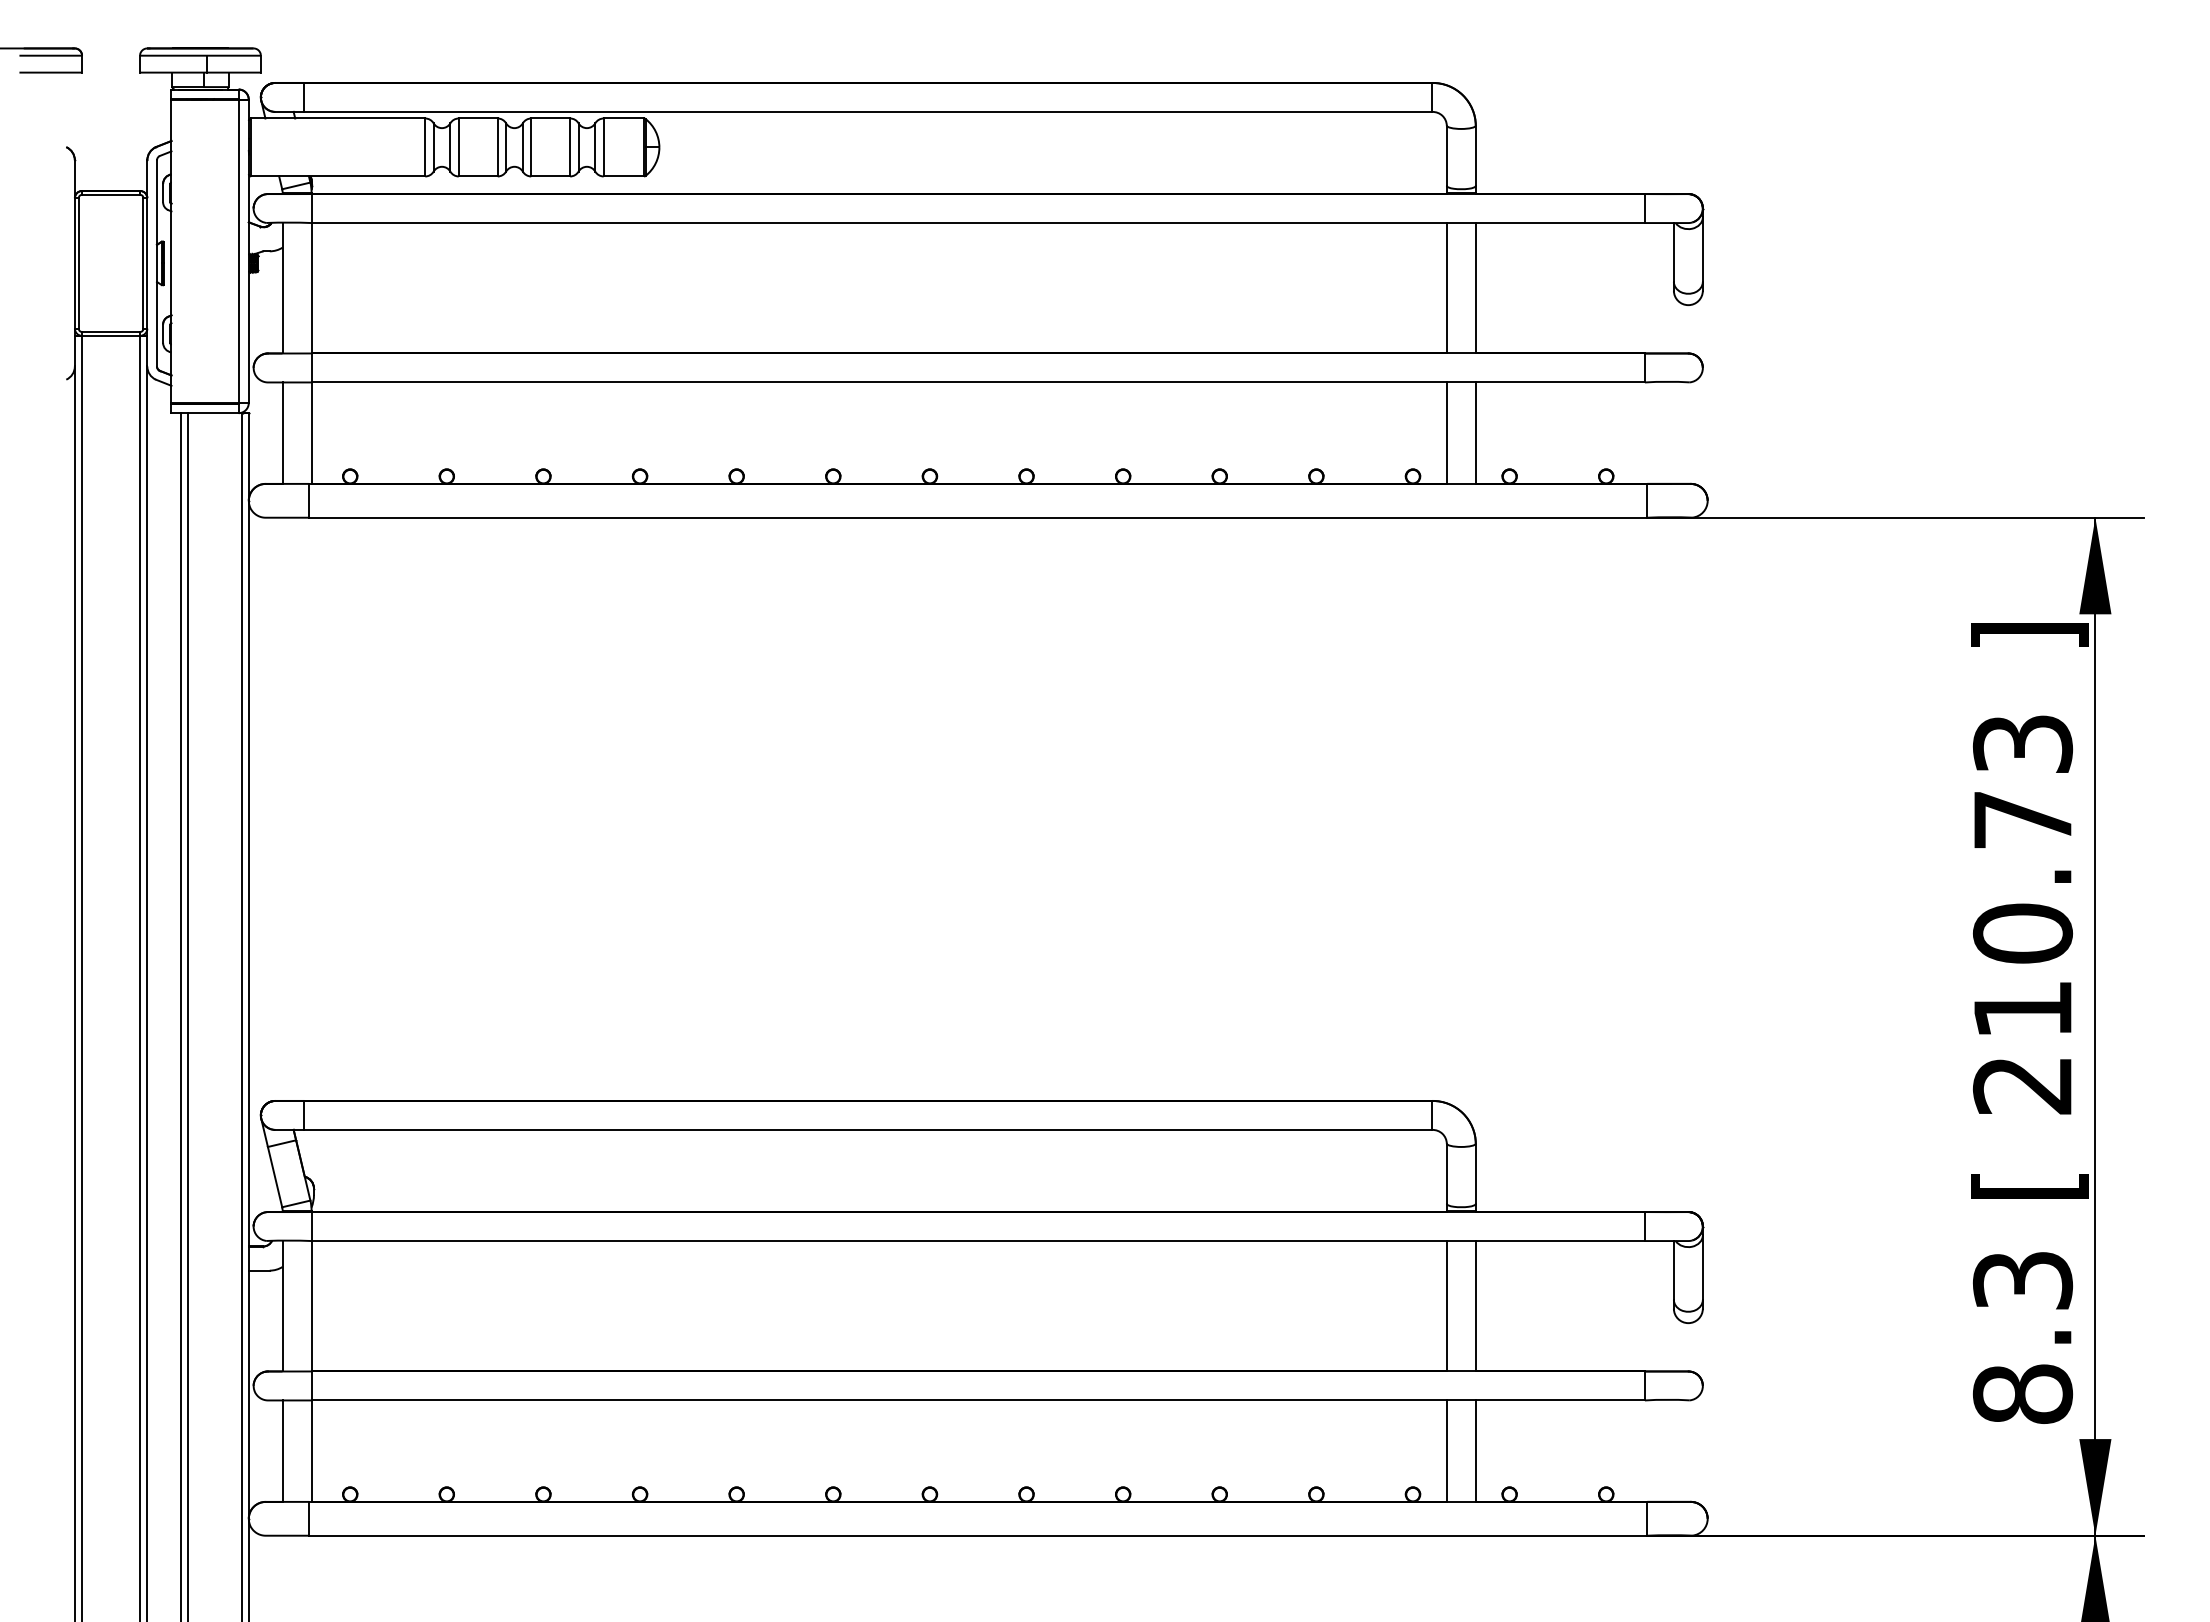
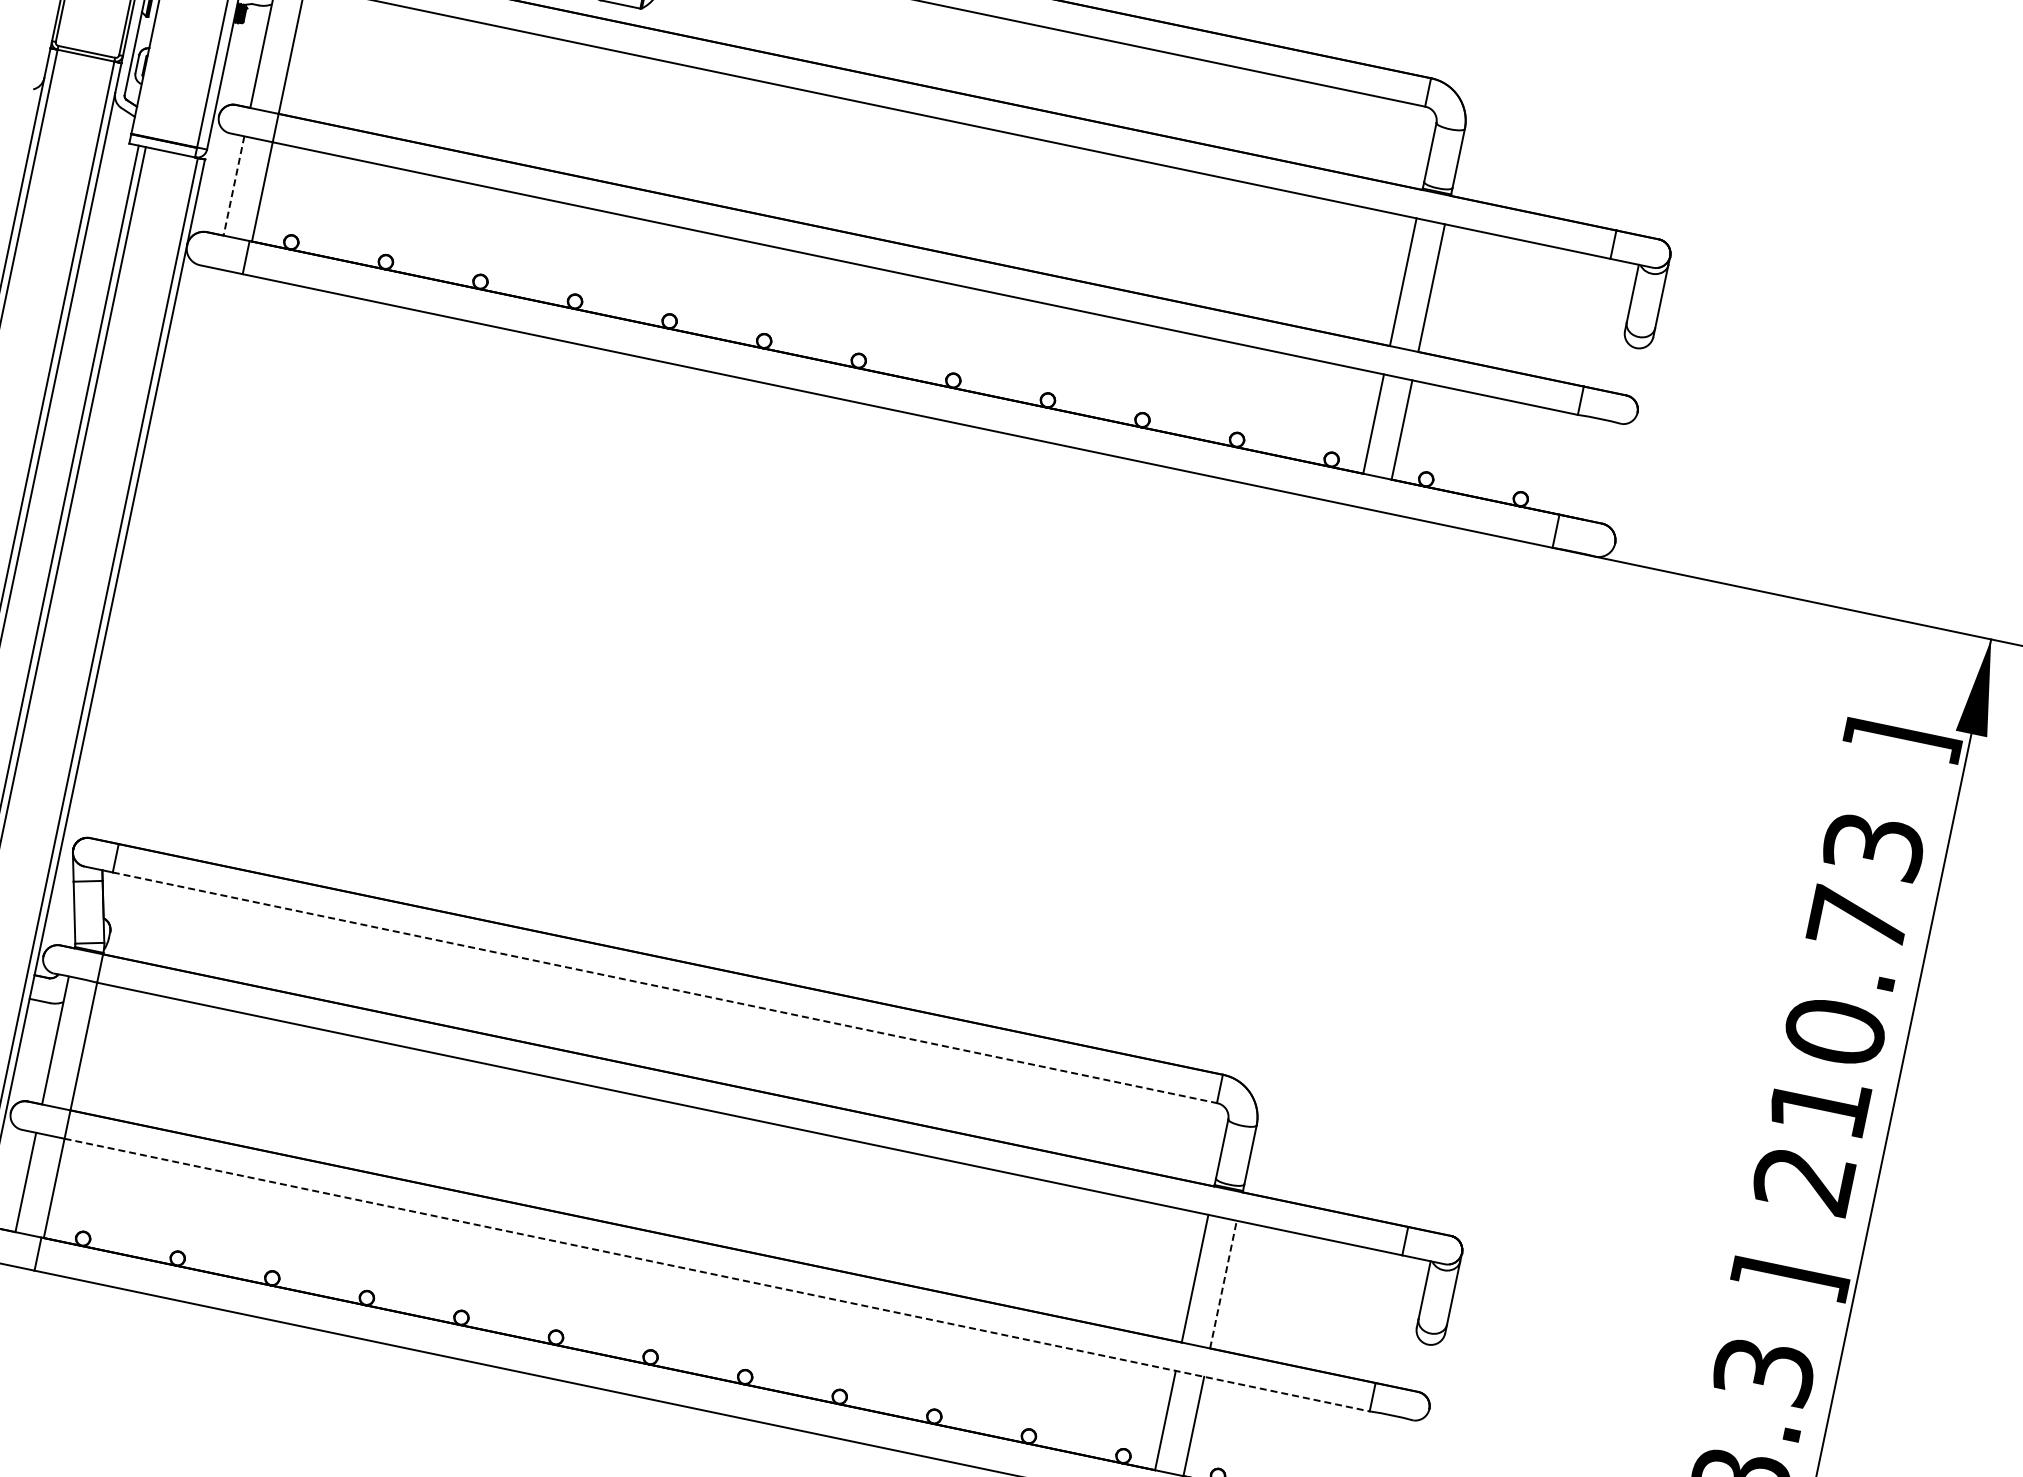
line: (282, 433) -> (233, 186), solid -> dashed
line: (868, 1129) -> (665, 987), solid -> dashed
text: (2029, 1185) -> (1790, 1279), [ -> ]
line: (1475, 1305) -> (1223, 1283), solid -> dashed
line: (978, 1400) -> (717, 1275), solid -> dashed

